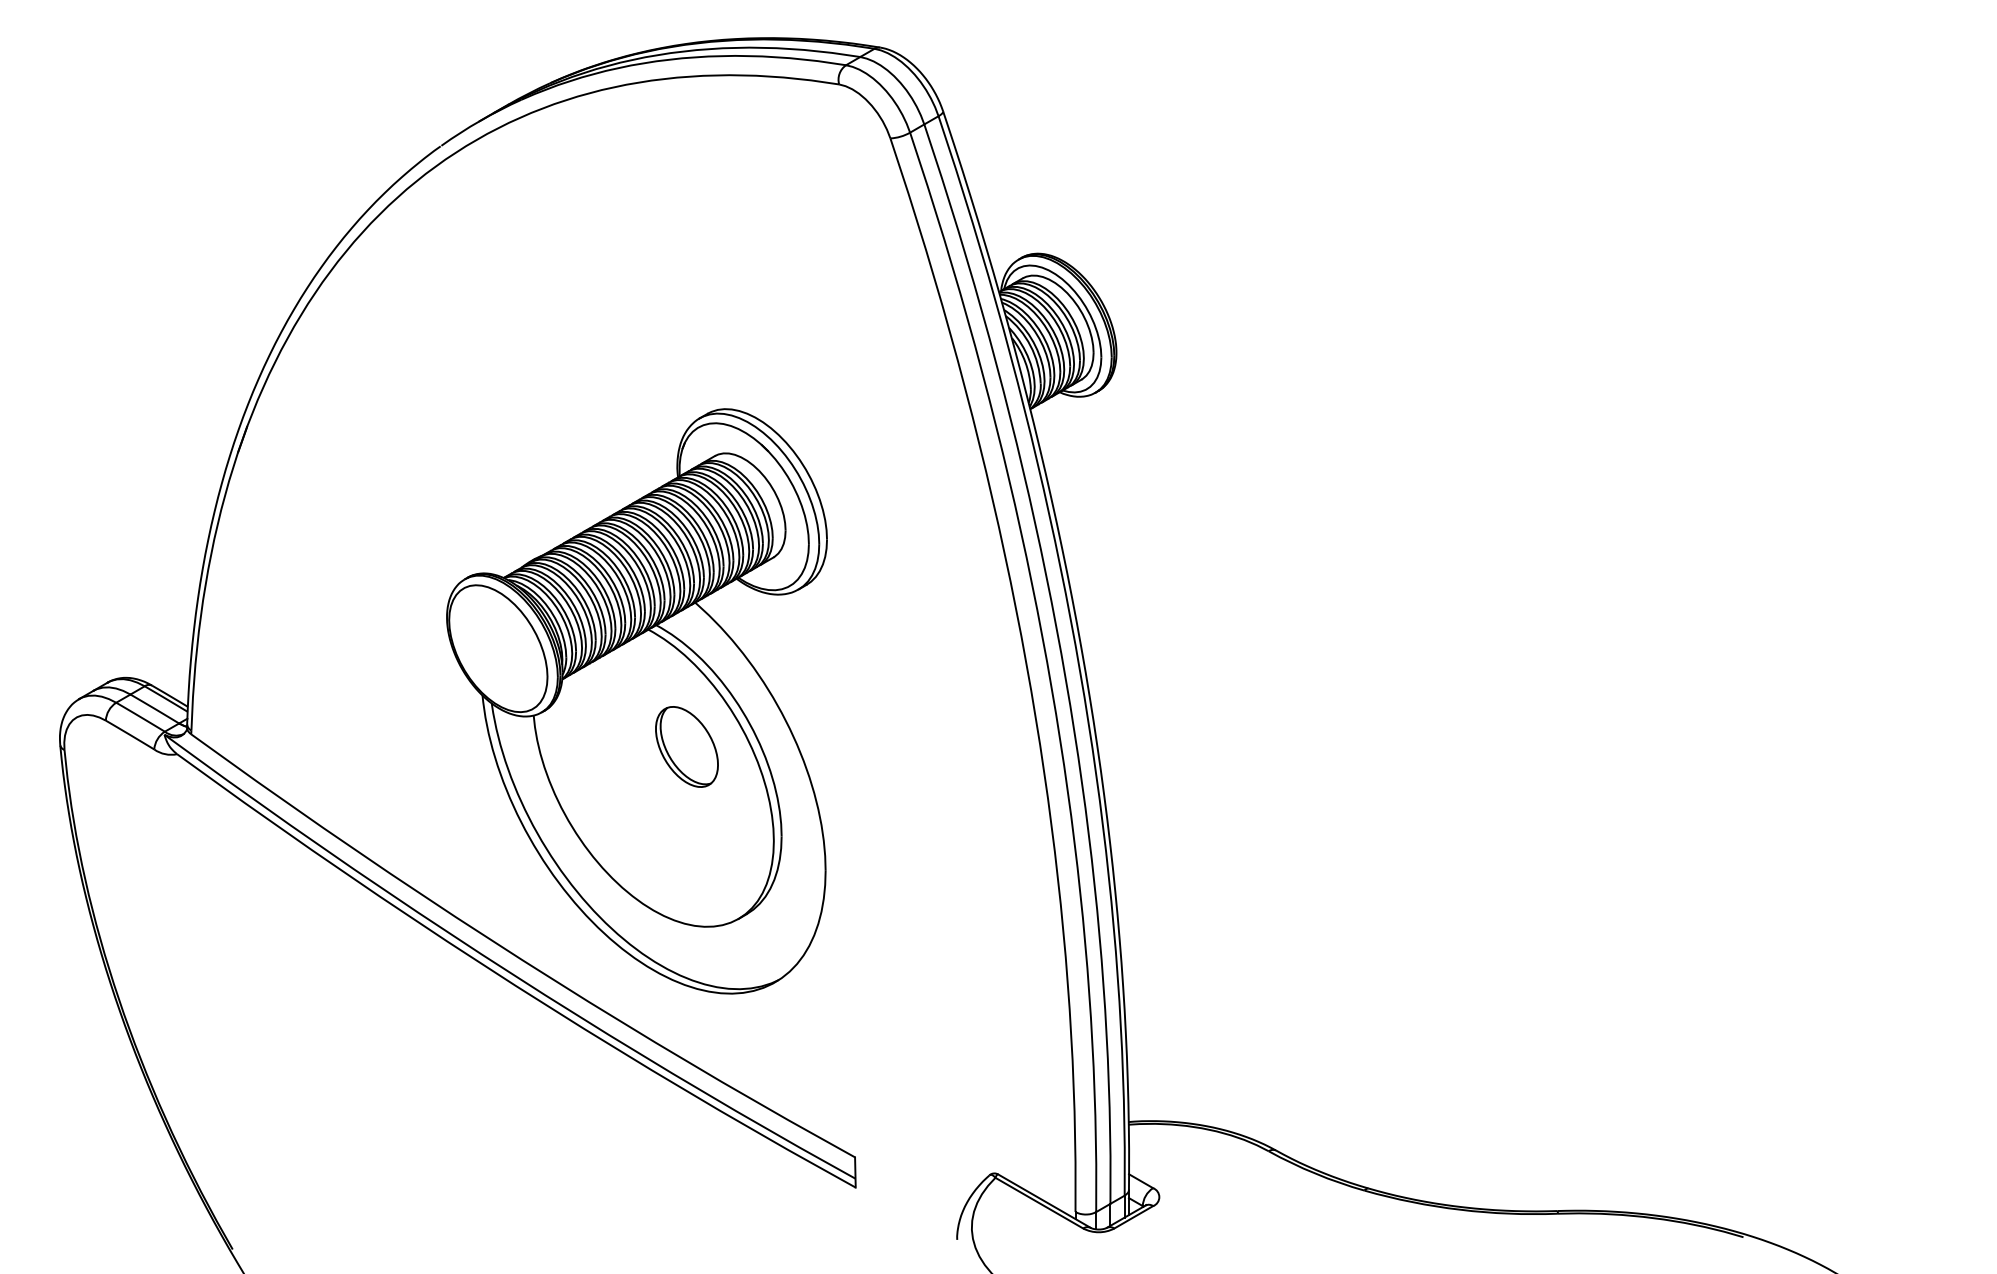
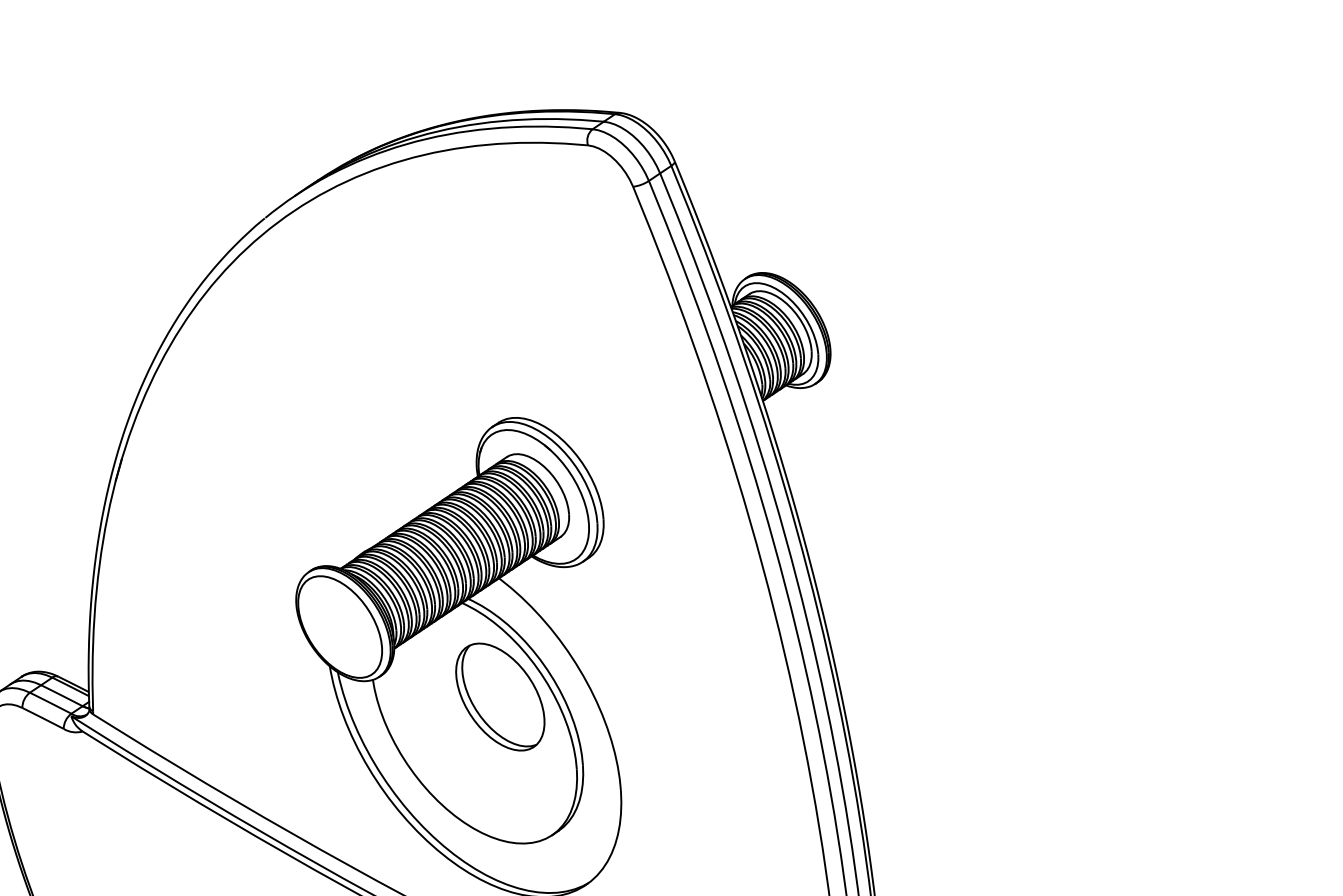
part: (686, 746) -> (499, 696), size x1.67

